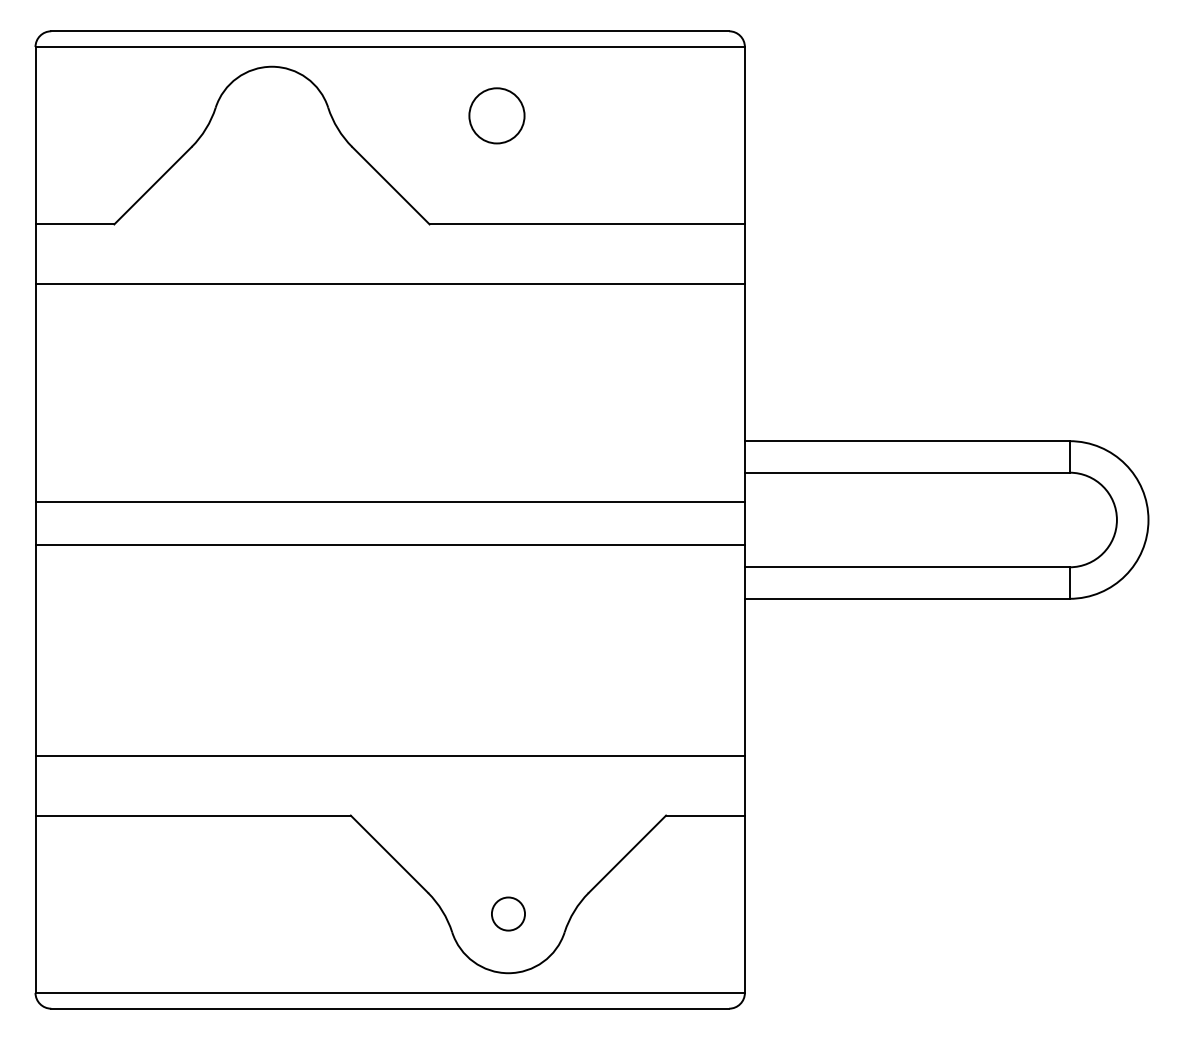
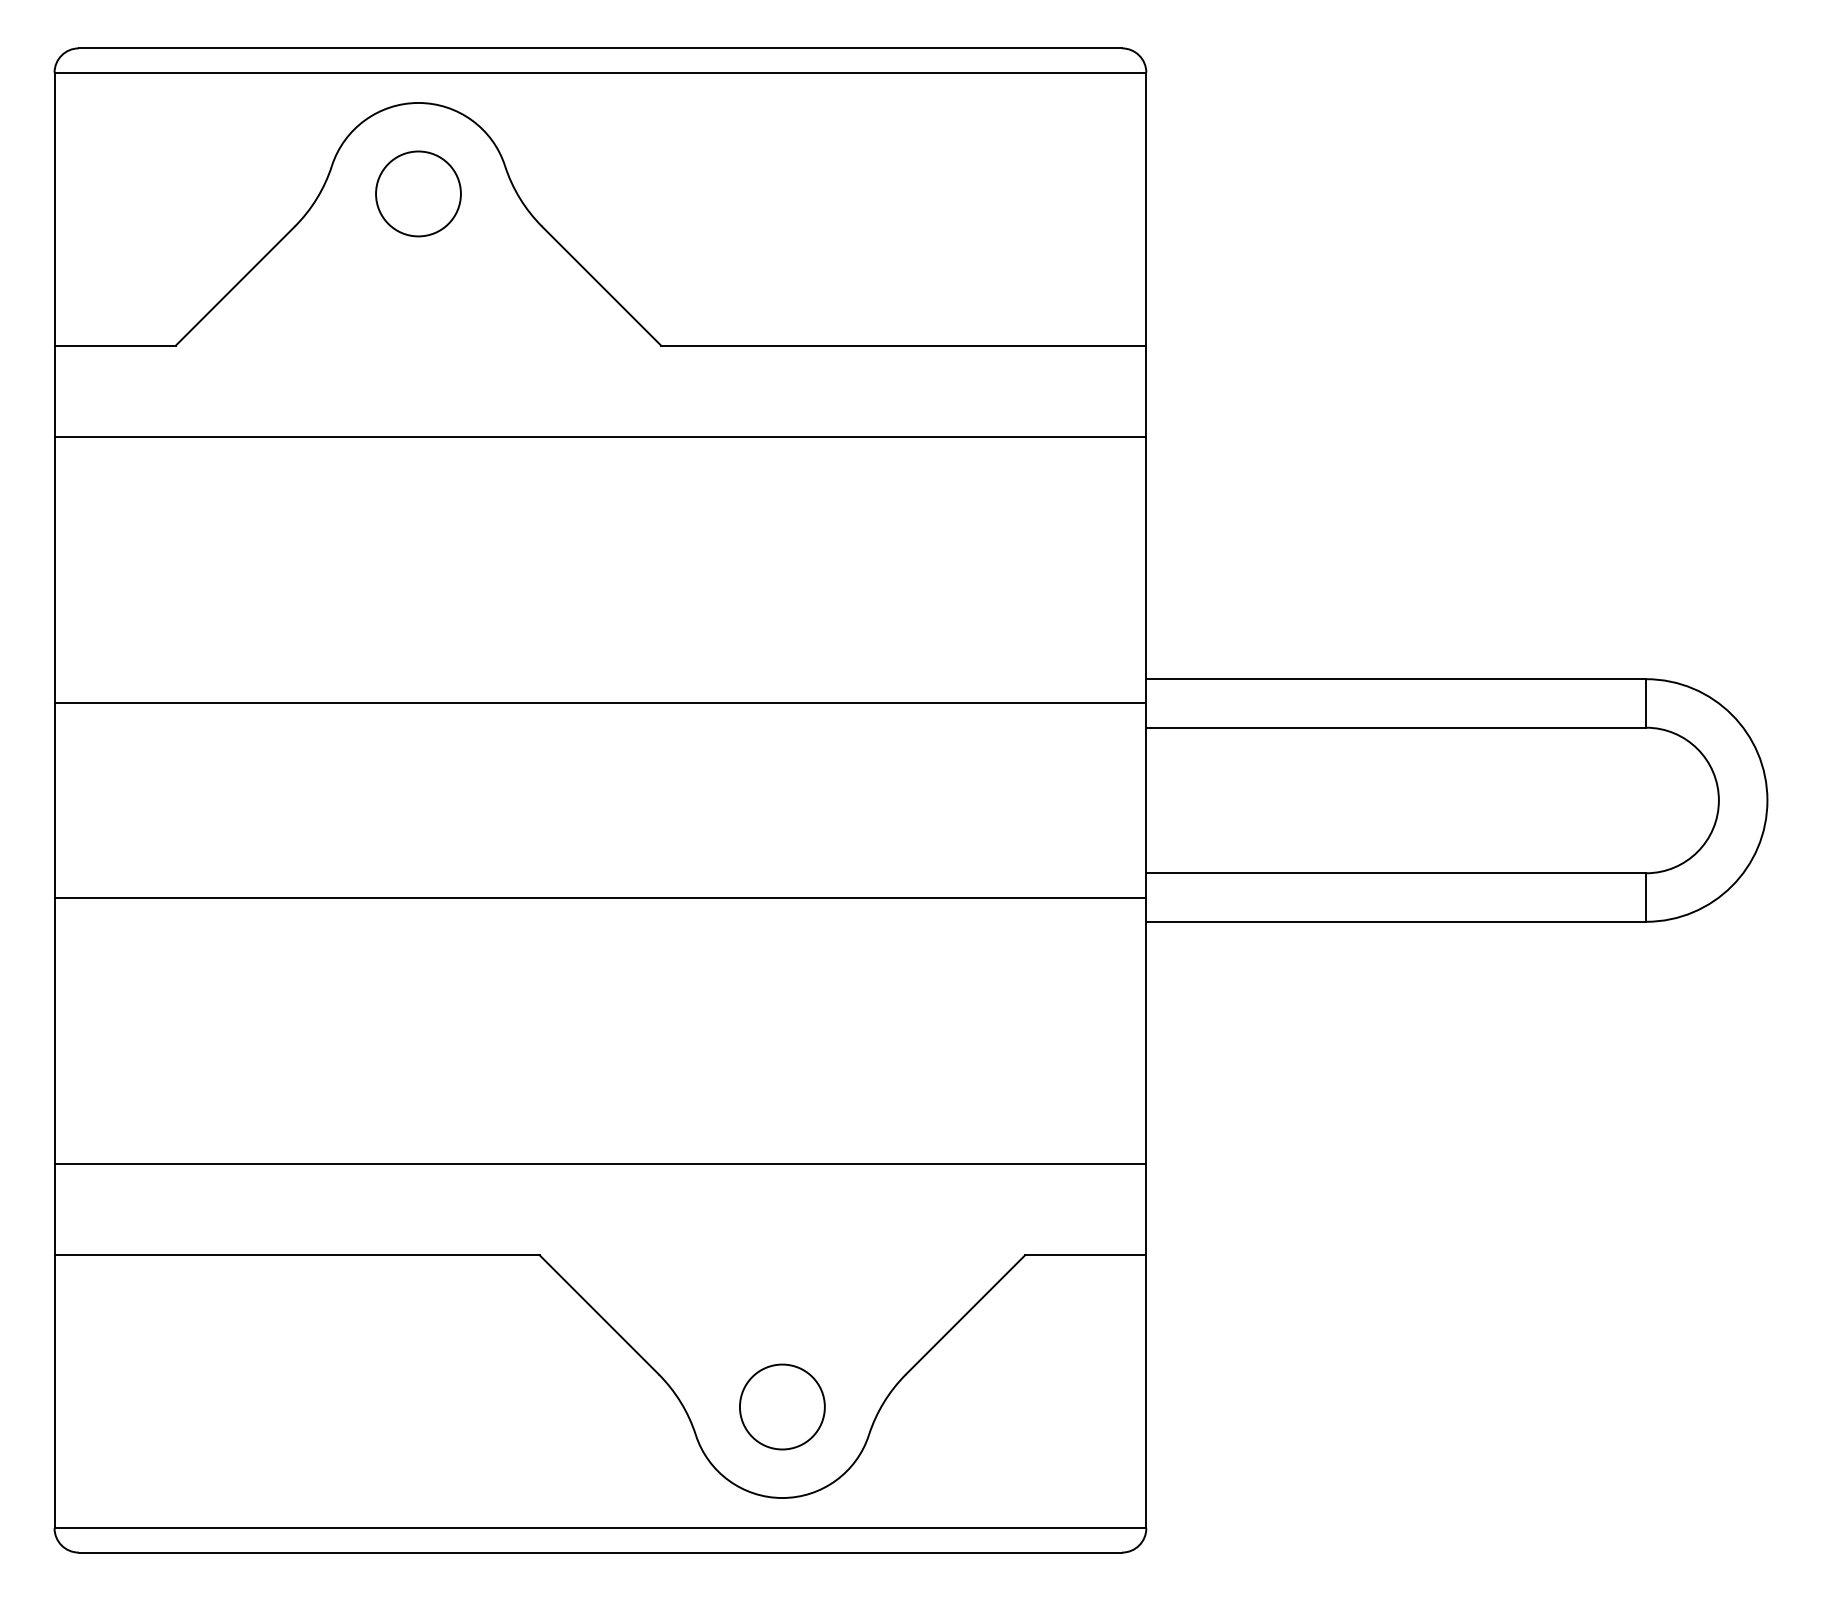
circle: (496, 115) -> (417, 193), moved
line: (389, 501) -> (599, 702), moved
line: (389, 545) -> (599, 898), moved
circle: (508, 913) -> (782, 1406), size x1.67

